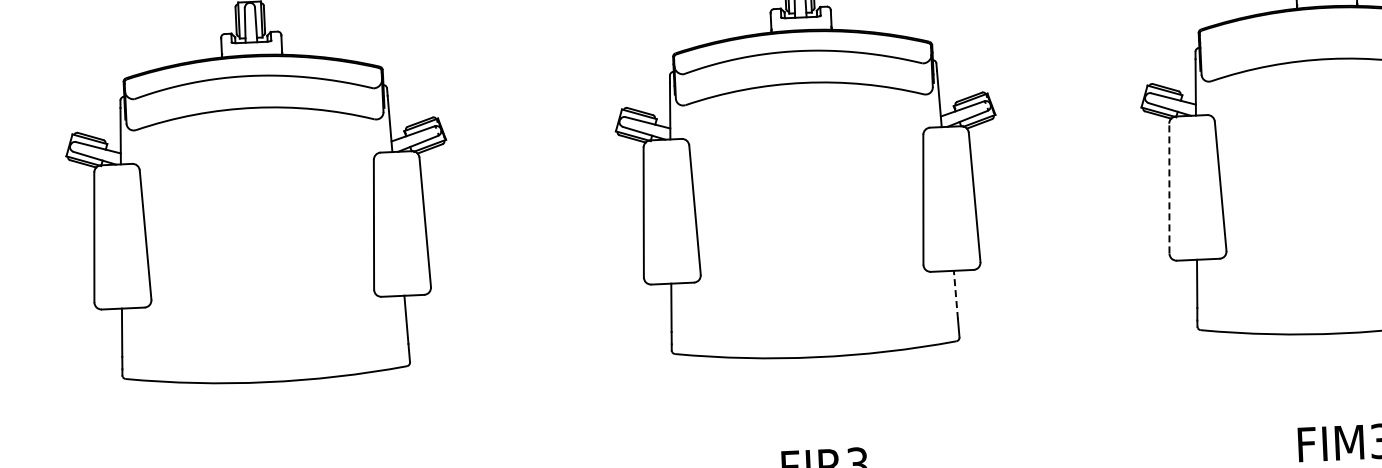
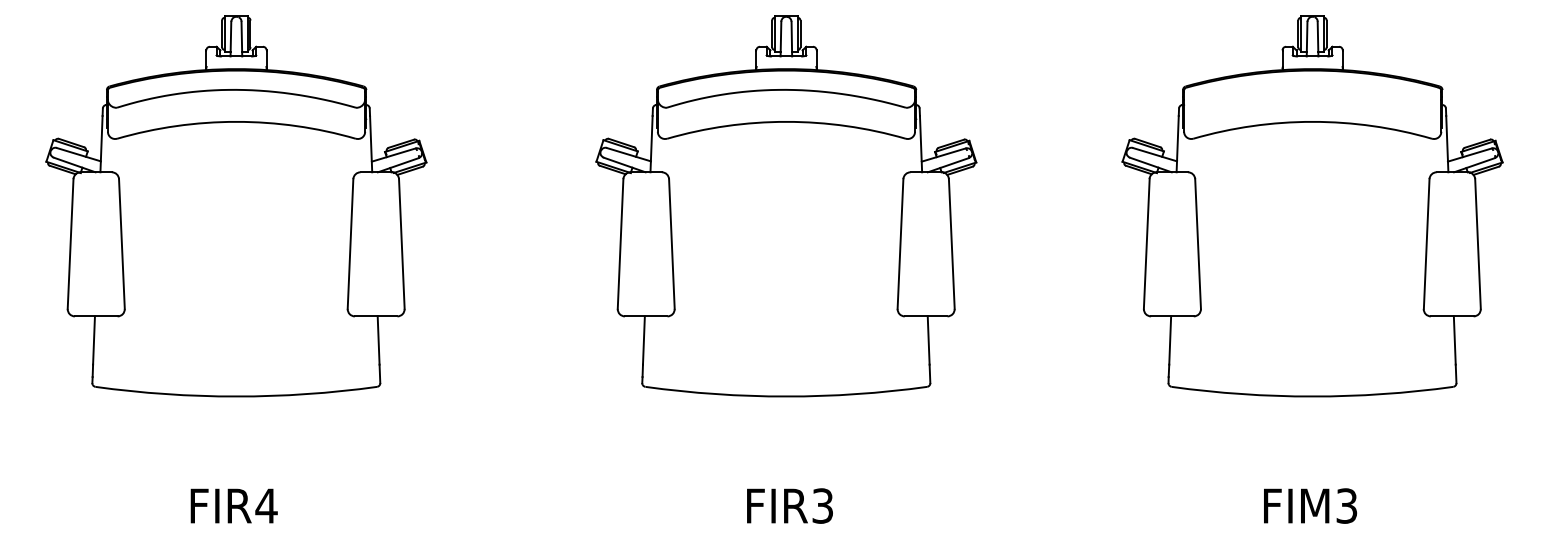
line: (1169, 188) -> (1146, 243), dashed -> solid
line: (955, 293) -> (928, 339), dashed -> solid

